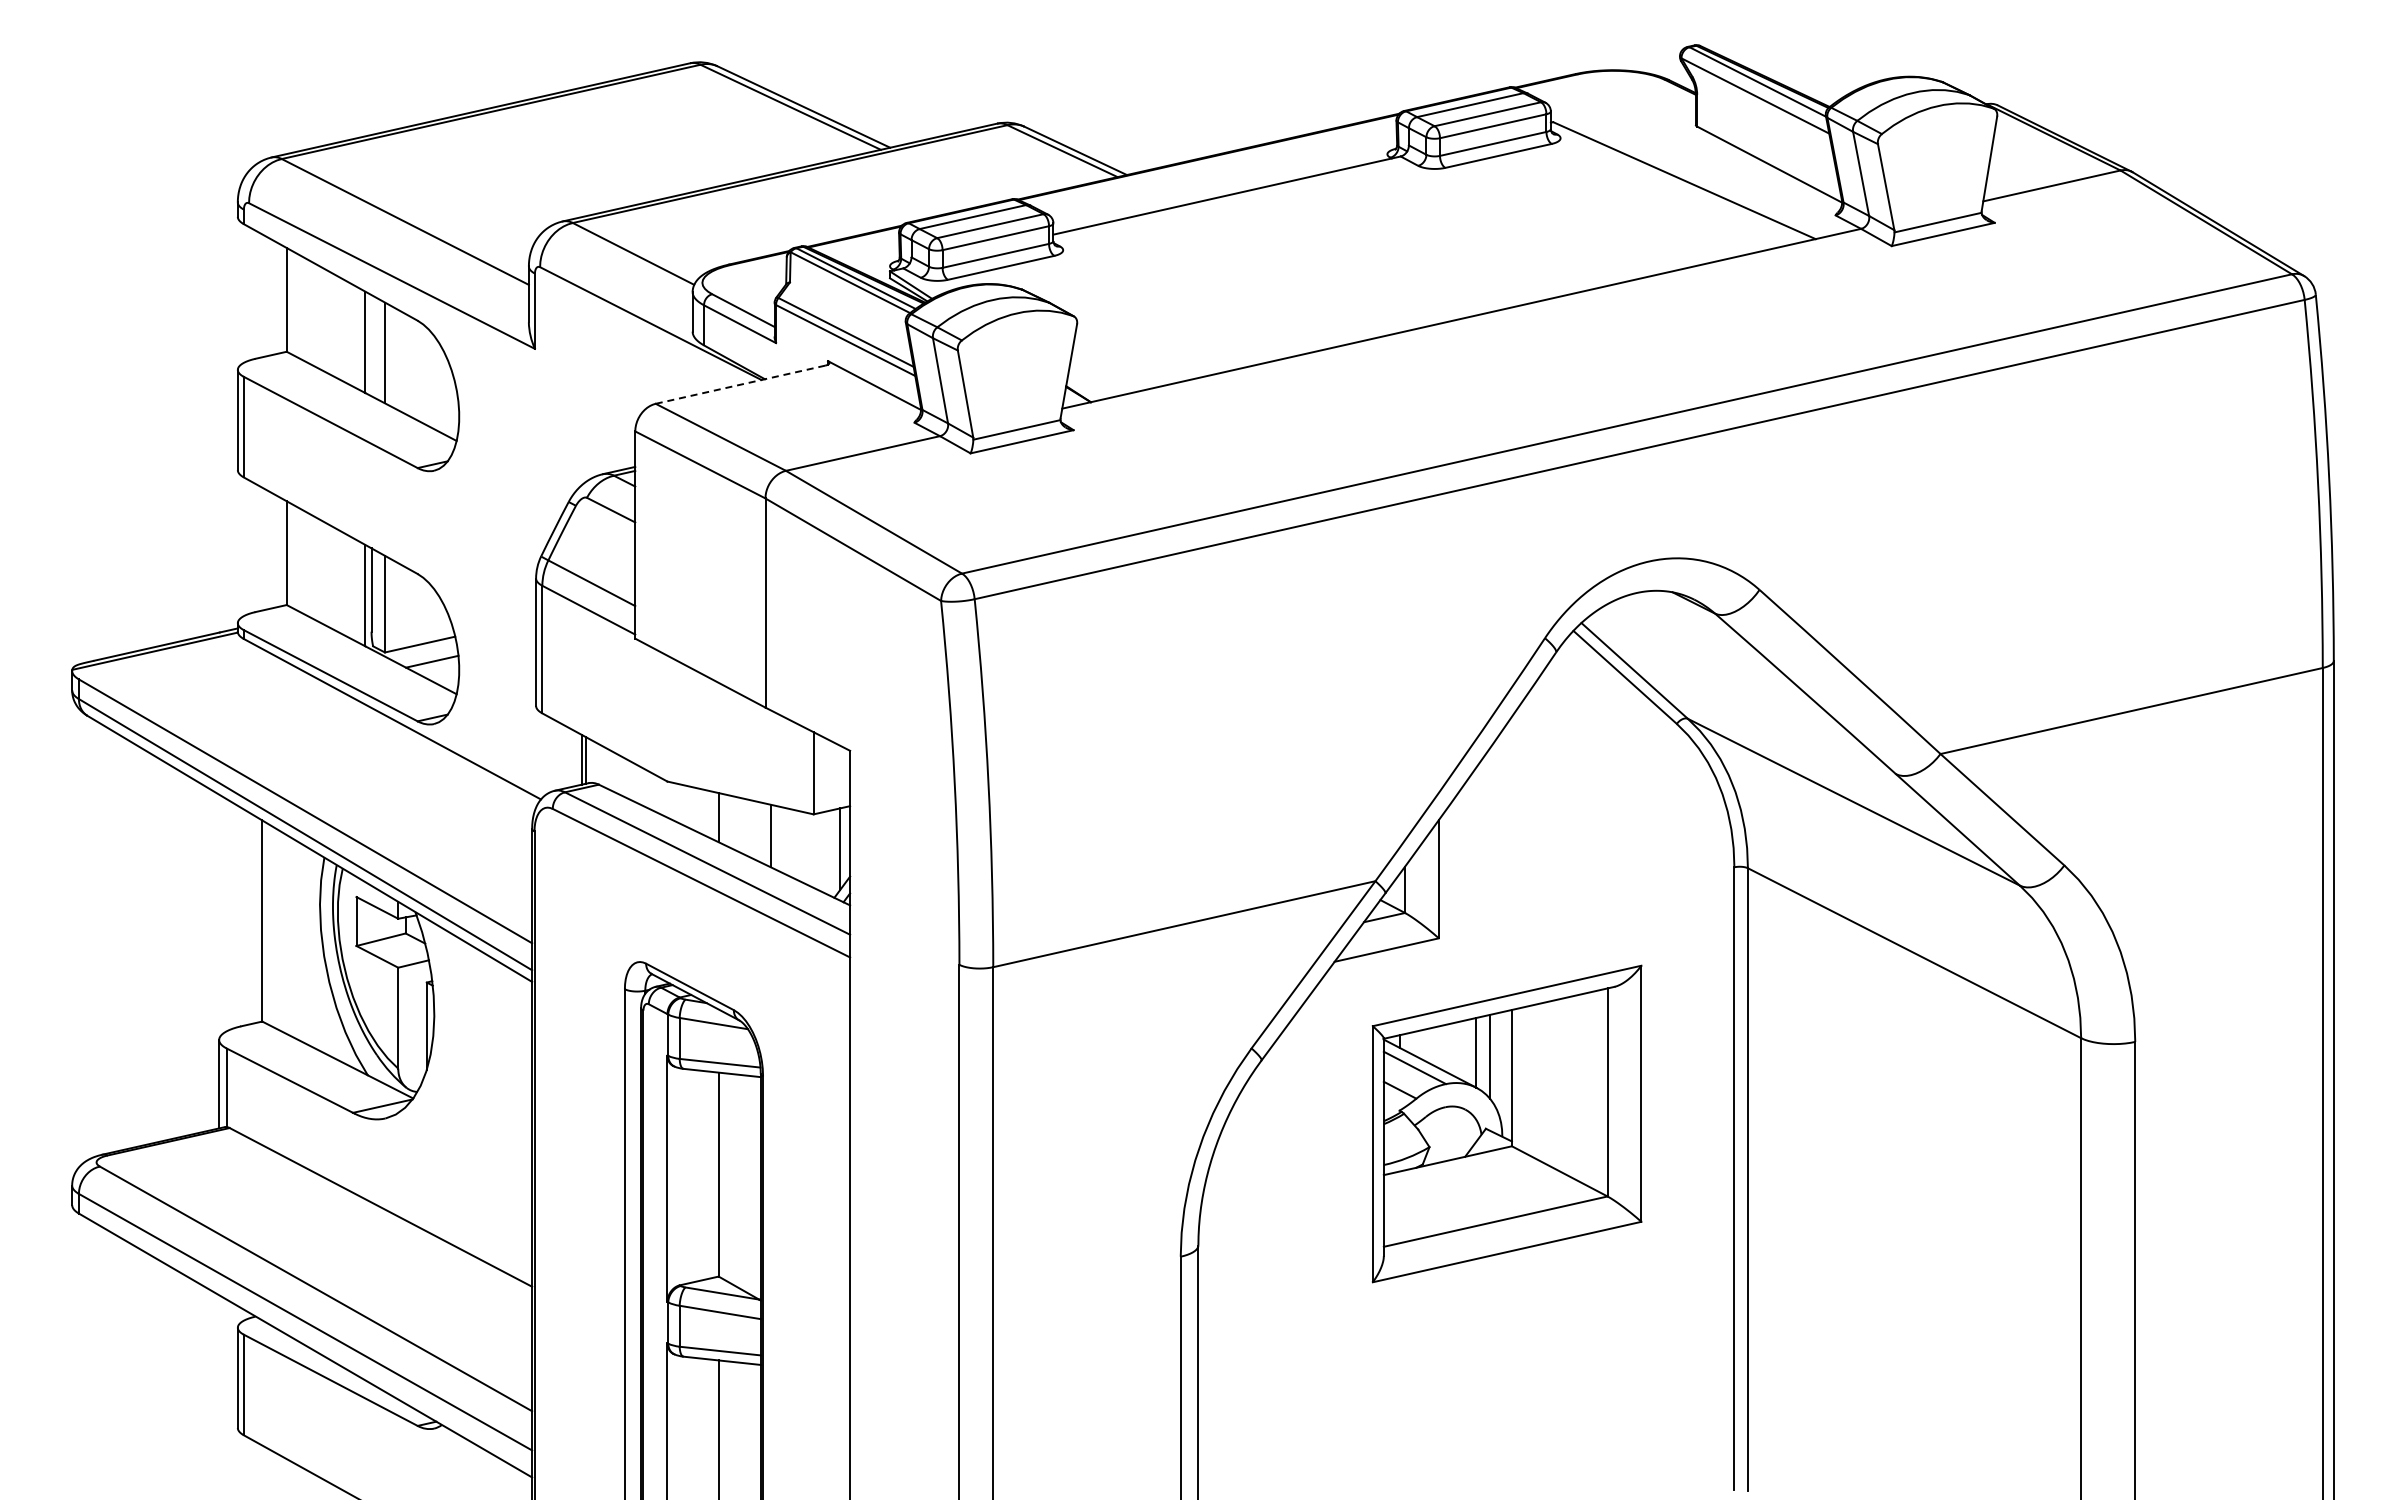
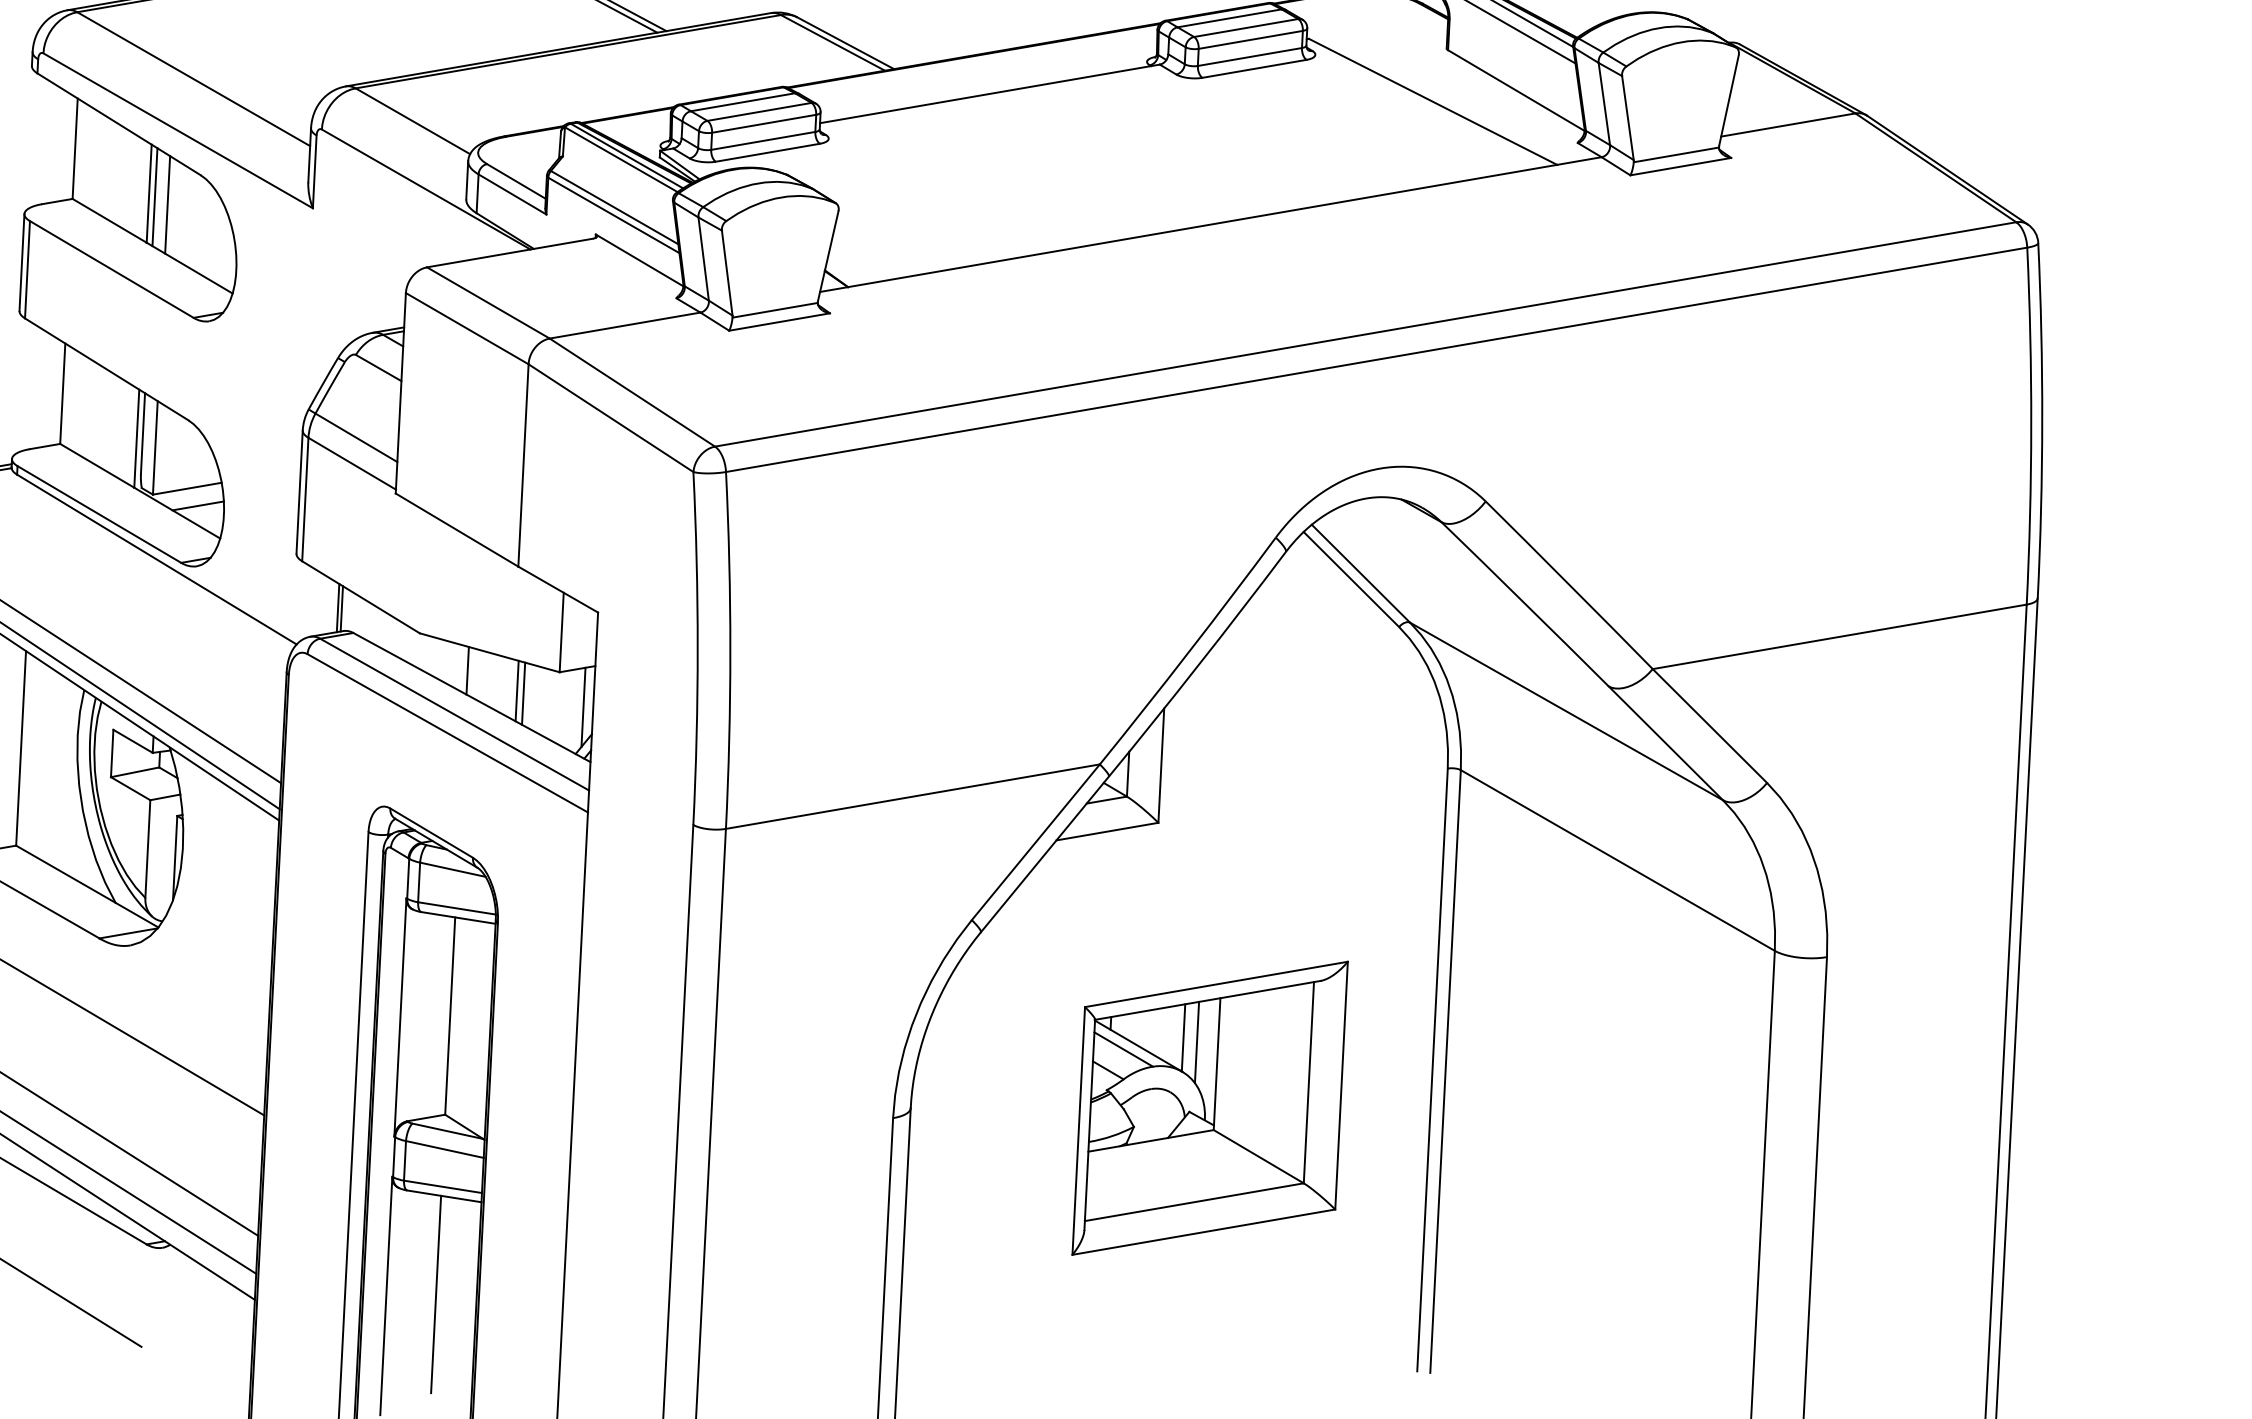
line: (371, 345) -> (154, 197), added
line: (740, 384) -> (509, 252), dashed -> solid
line: (777, 838) -> (523, 693), added
part: (1506, 1123) -> (1209, 1107), moved

